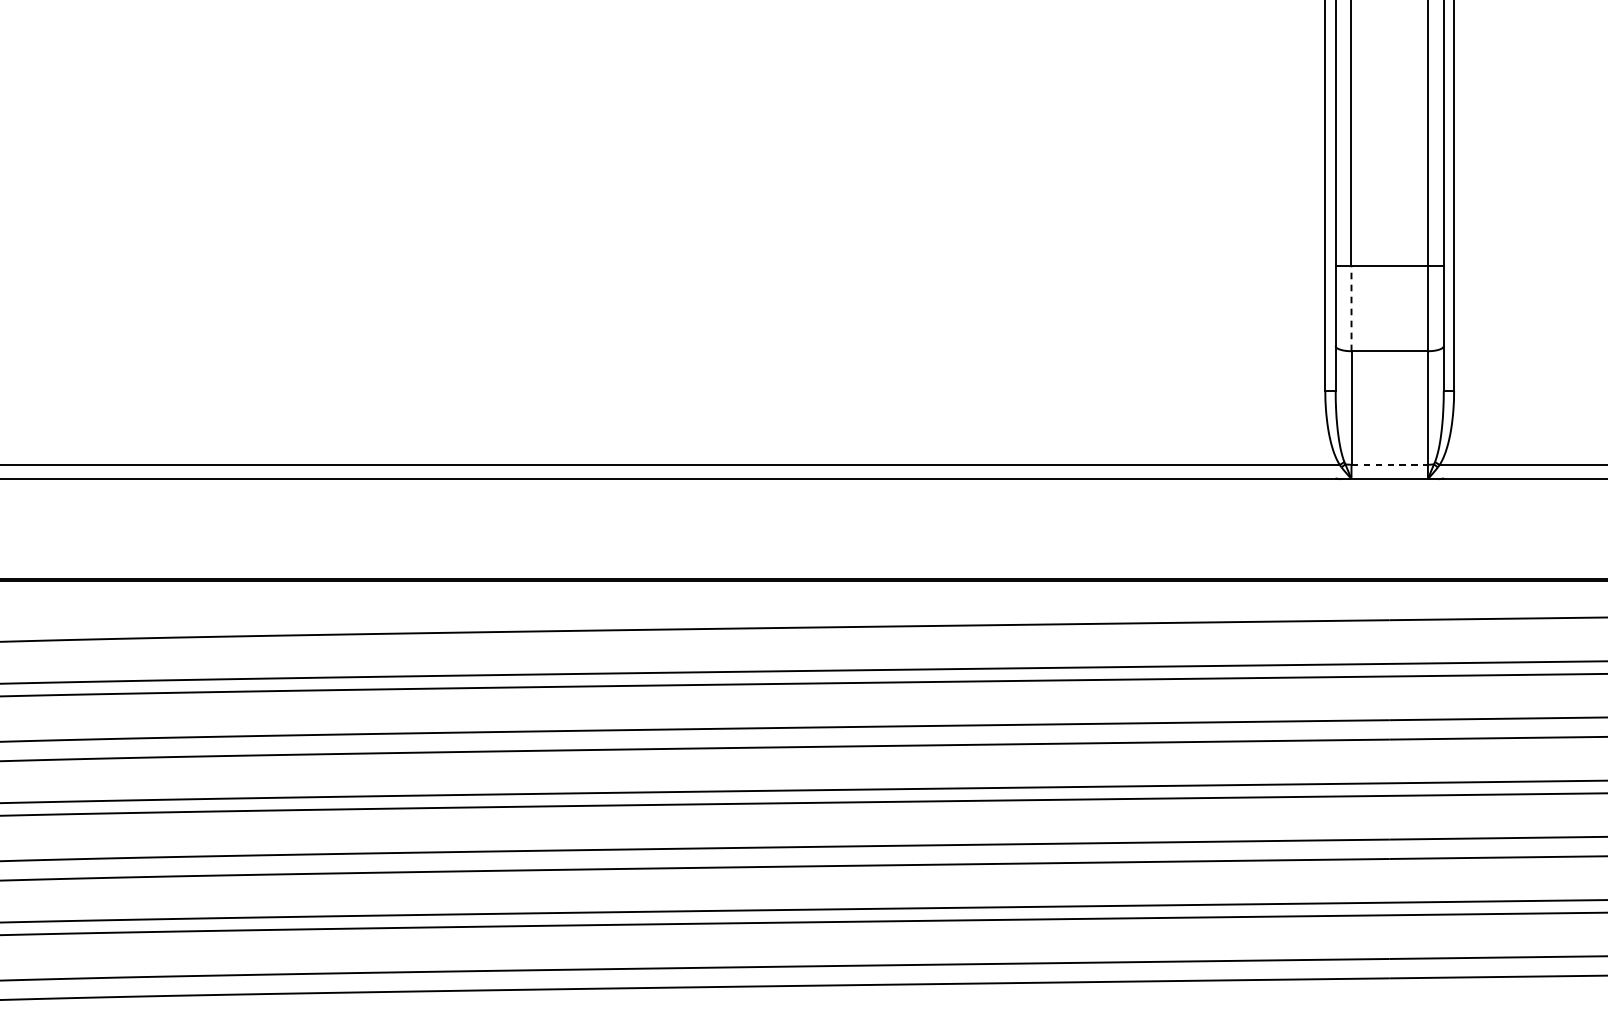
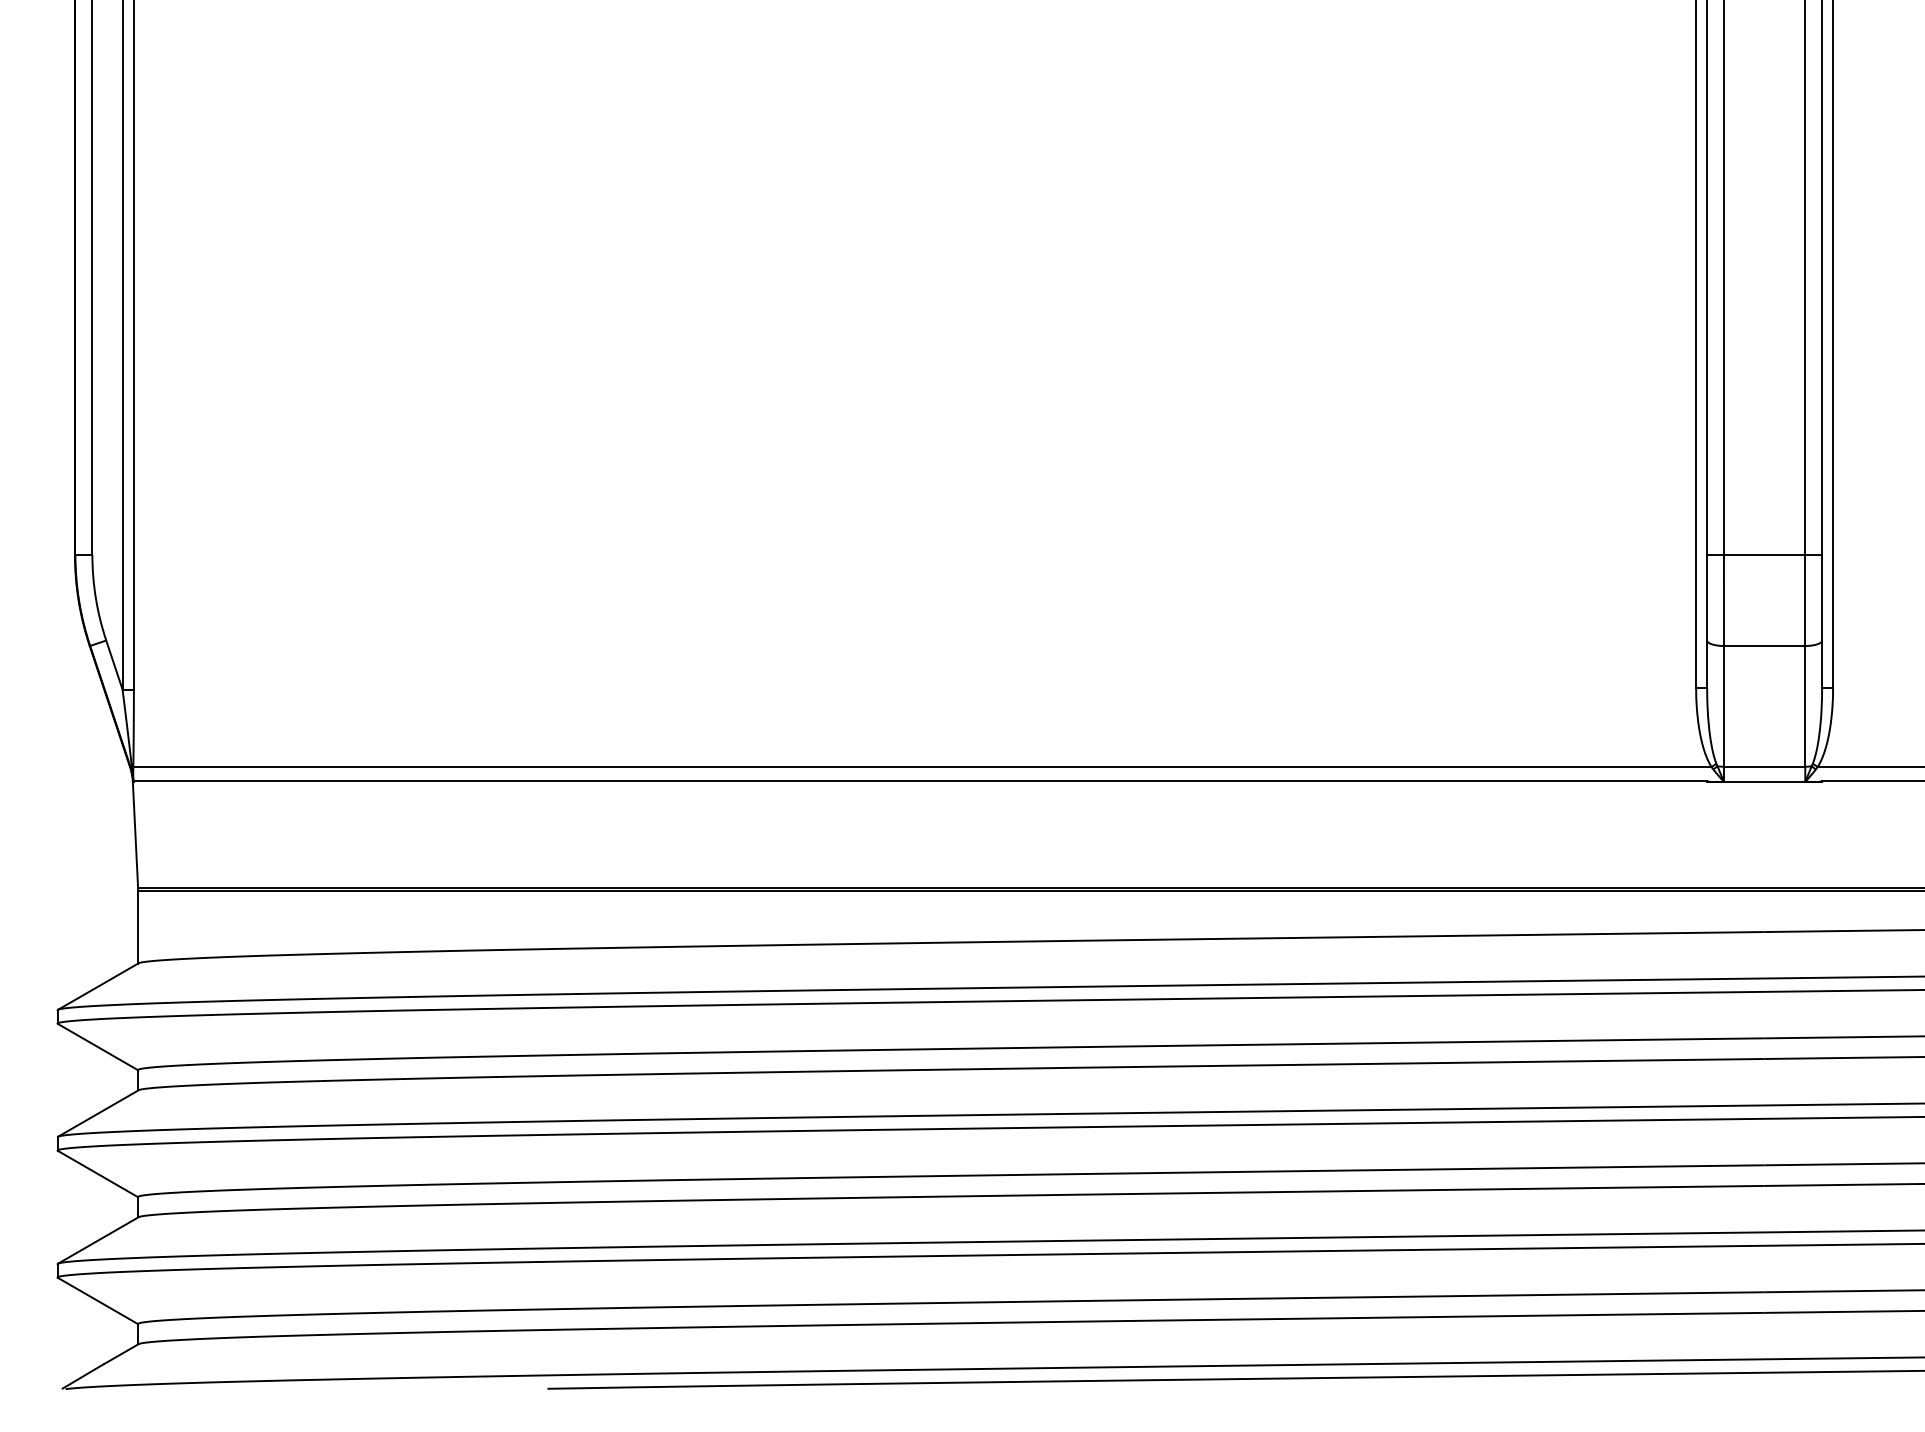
line: (1351, 308) -> (1723, 600), dashed -> solid
line: (1389, 464) -> (1764, 766), dashed -> solid

